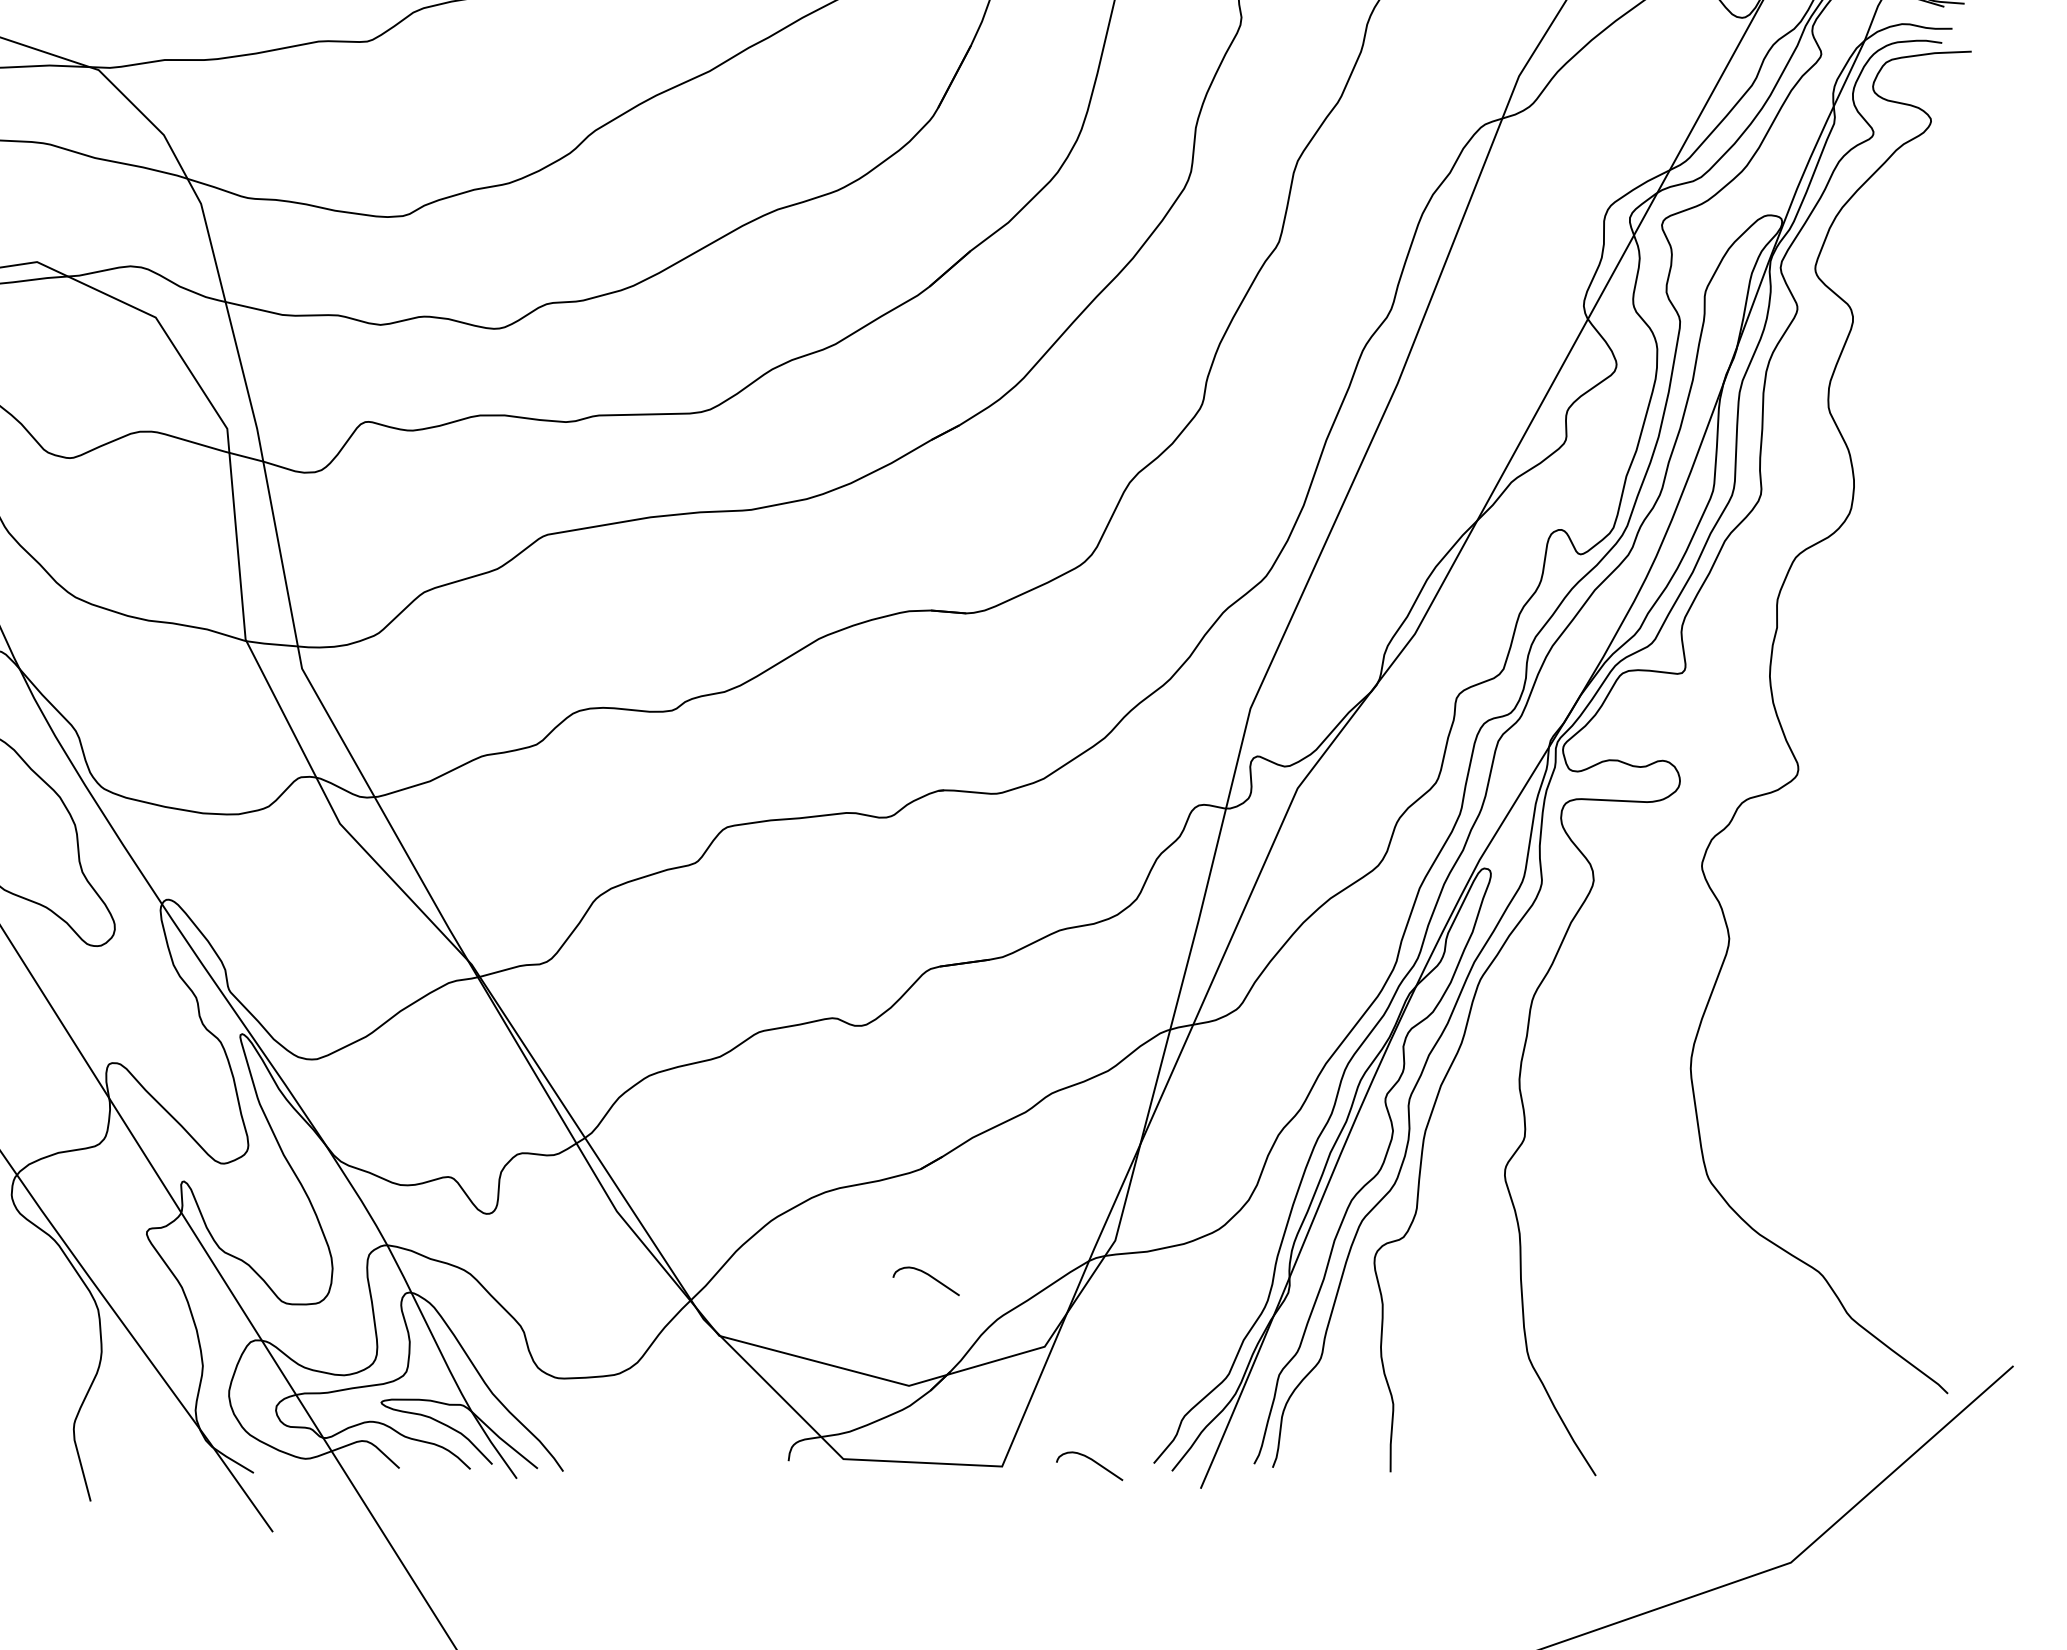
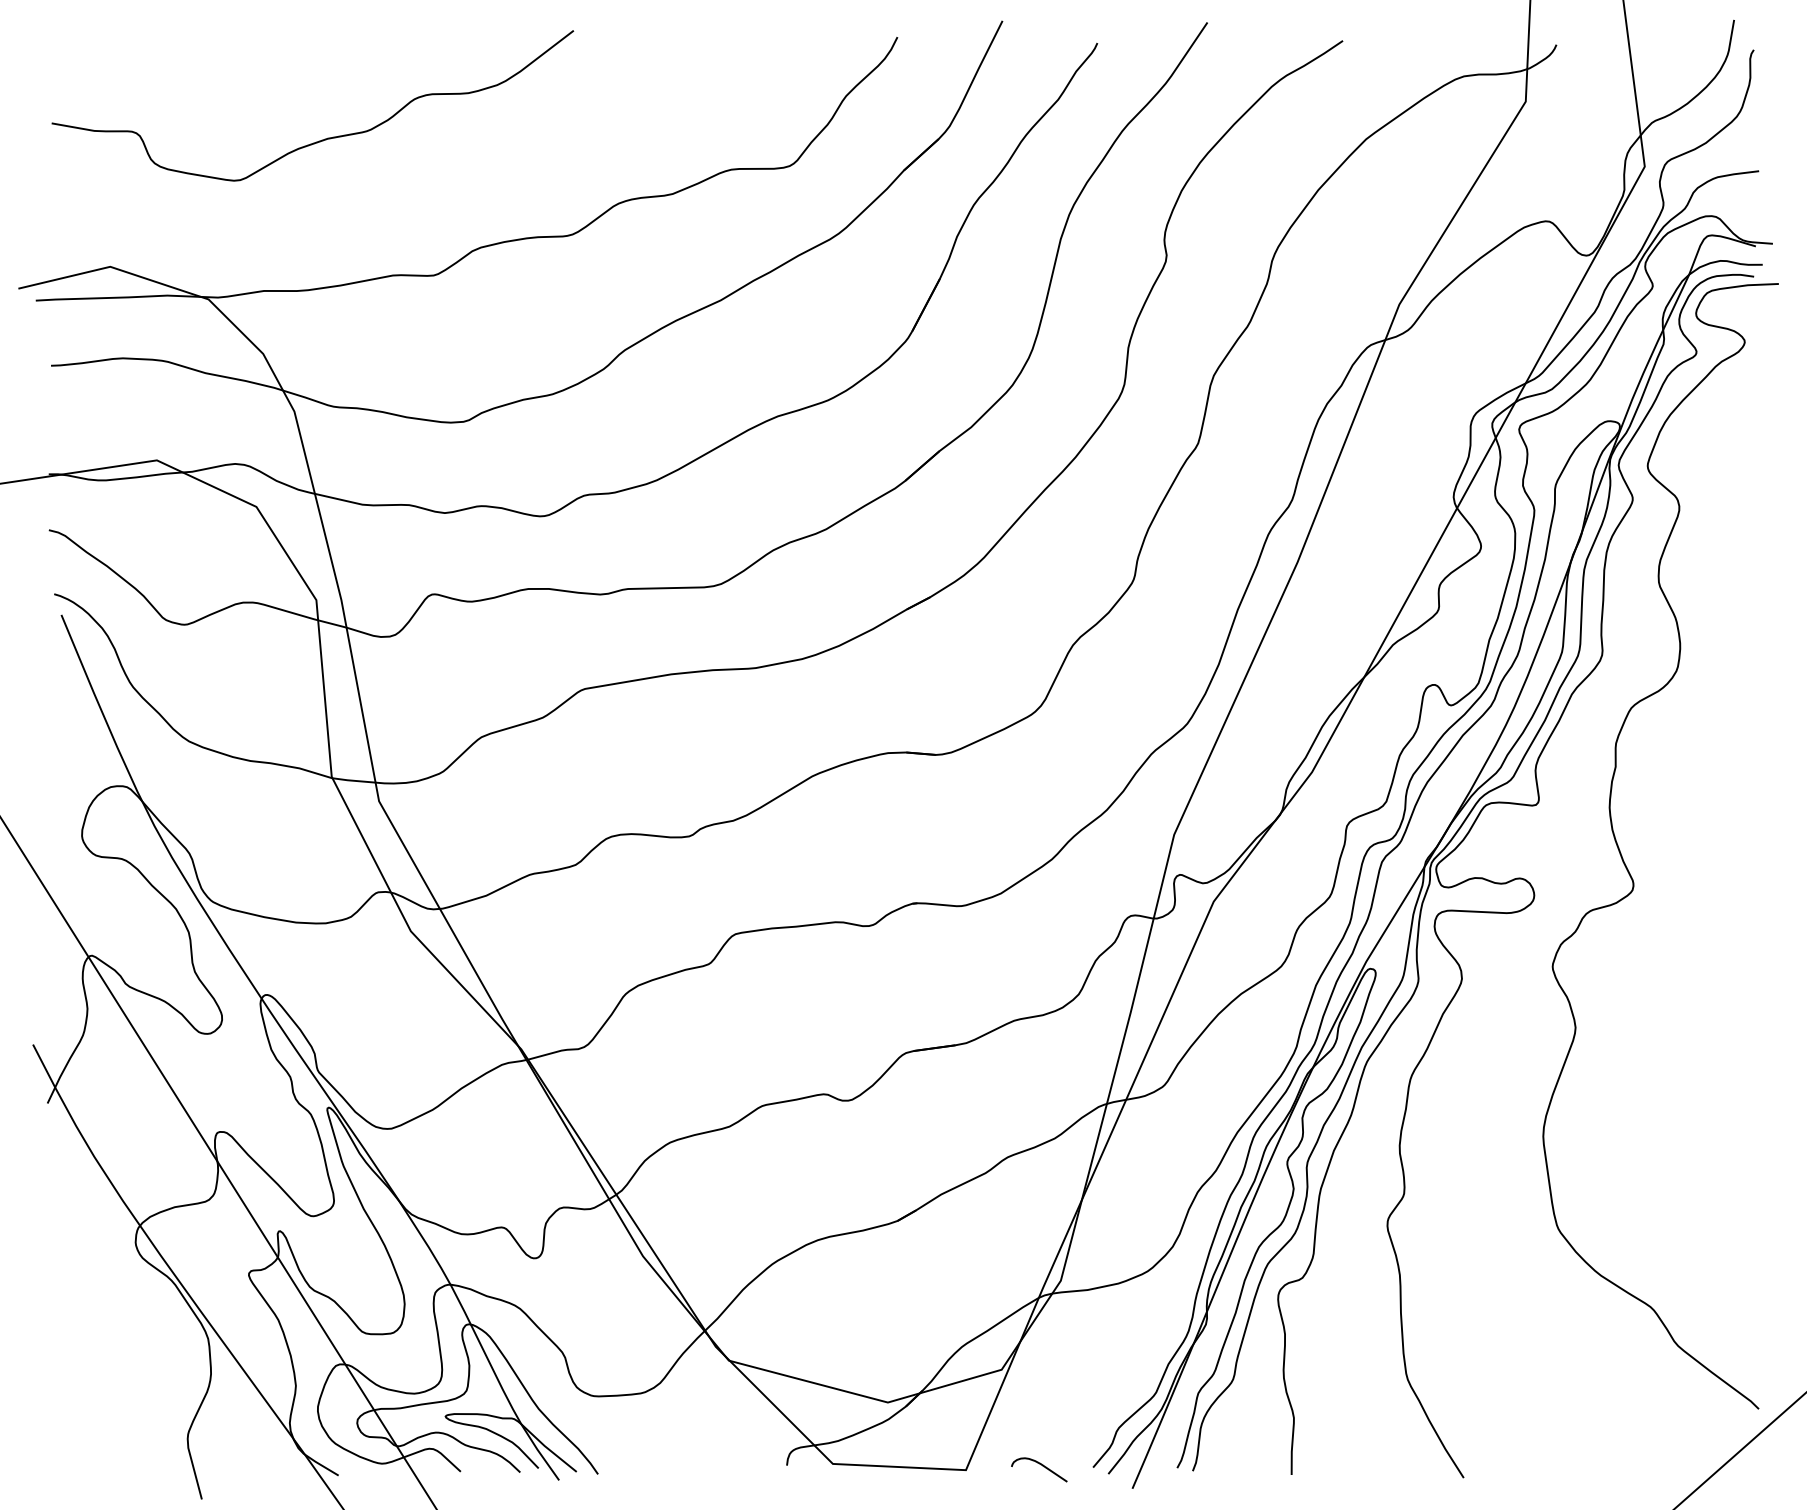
curve: (929, 1277) -> (905, 1311), removed

